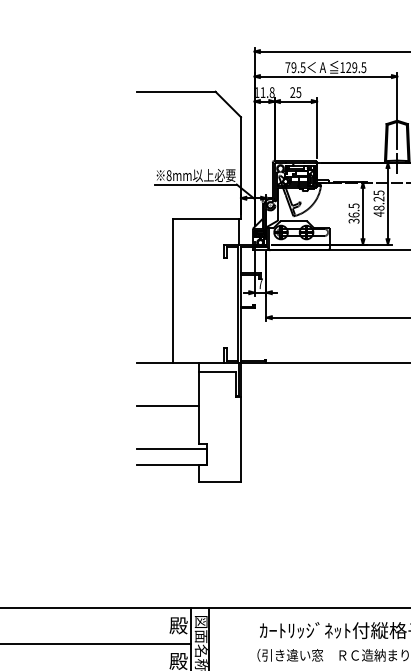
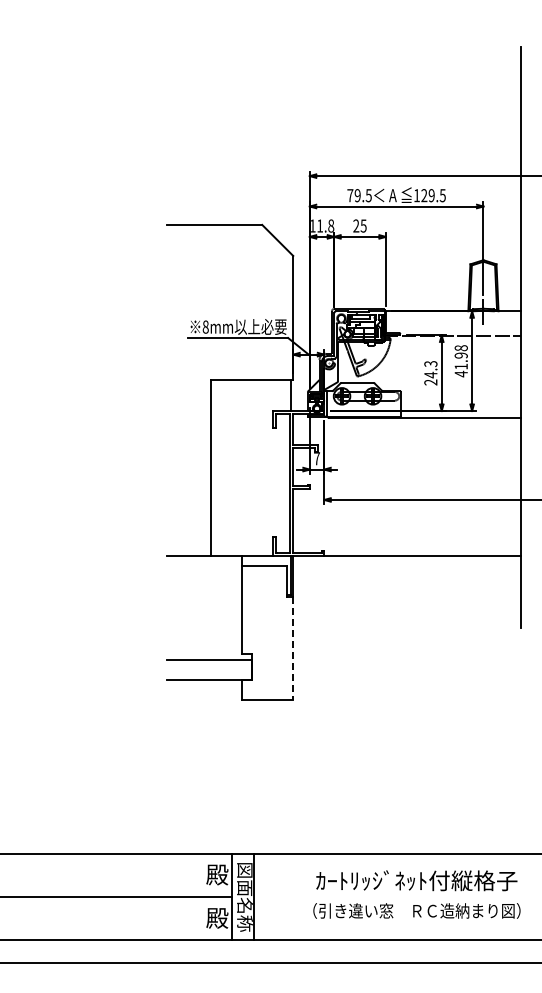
text: (378, 200) -> (460, 357), 48.25 -> 41.98
text: (353, 213) -> (430, 373), 36.5 -> 24.3
line: (168, 406) -> (204, 607), removed
line: (241, 439) -> (293, 648), solid -> dashed

